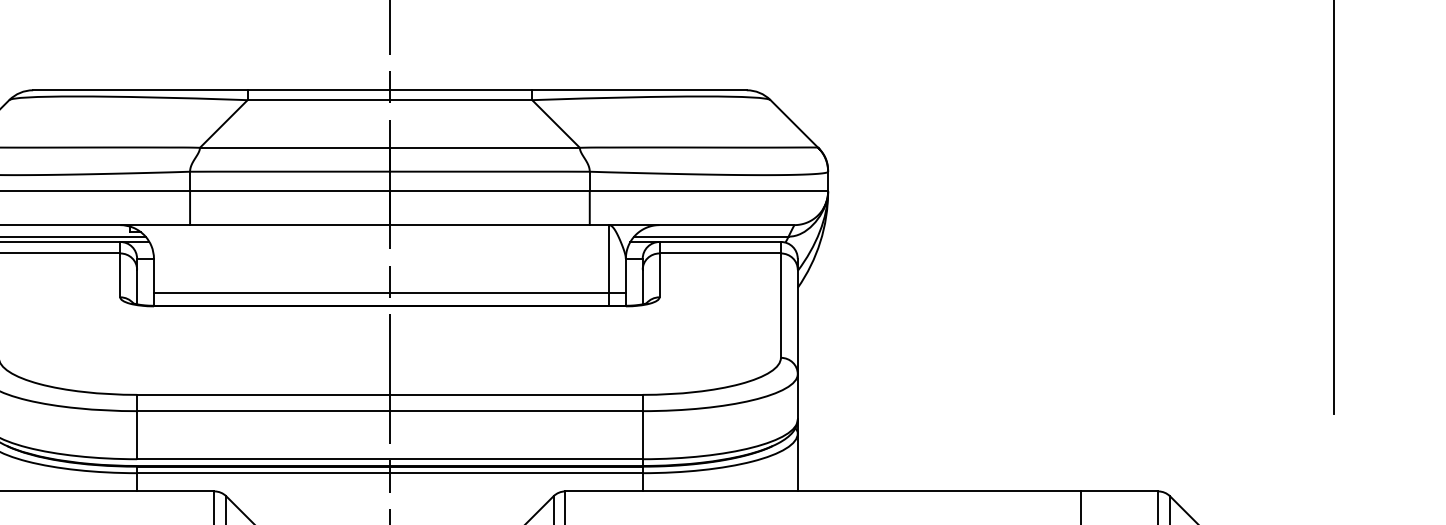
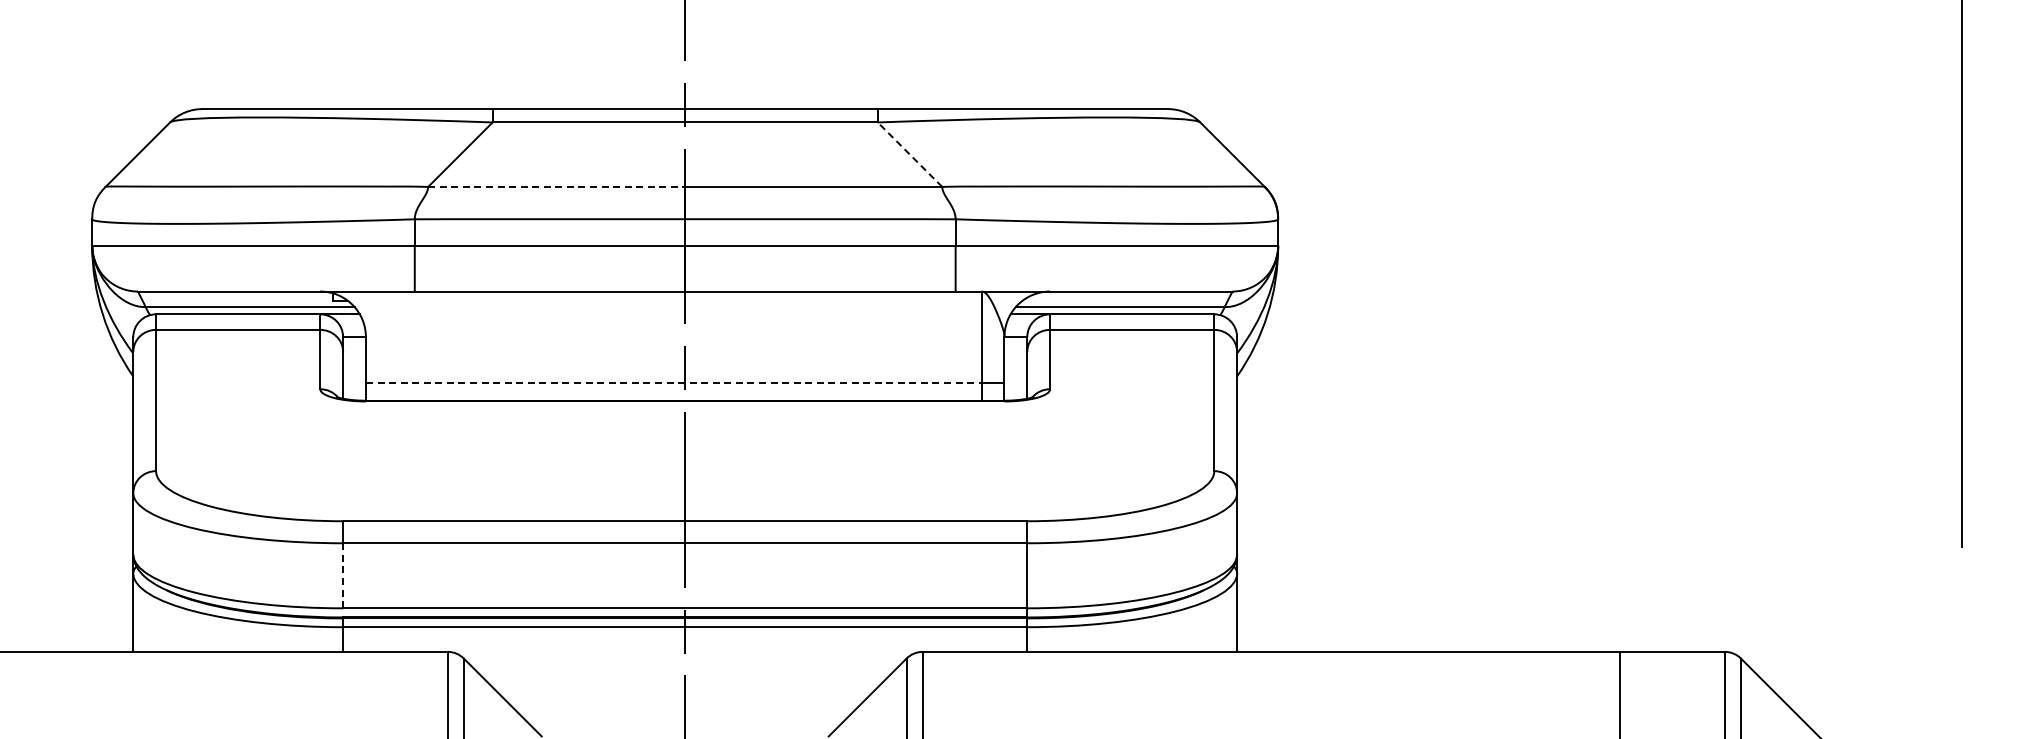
line: (556, 123) -> (910, 154), solid -> dashed
line: (294, 147) -> (556, 186), solid -> dashed
line: (381, 292) -> (673, 382), solid -> dashed
line: (137, 434) -> (343, 575), solid -> dashed

